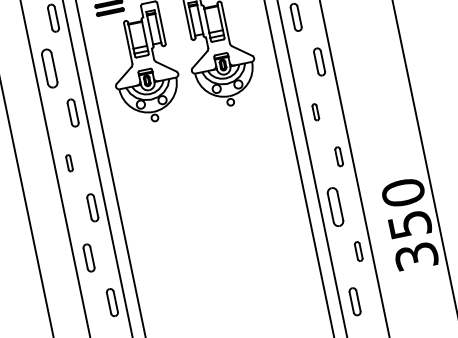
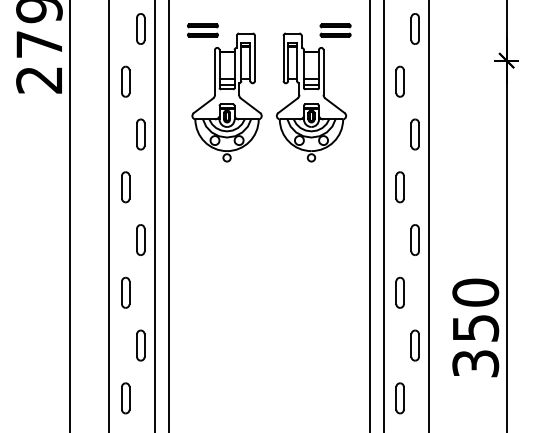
part: (49, 68) -> (125, 81), size x0.71
part: (315, 112) -> (399, 187), size x1.67
part: (338, 156) -> (414, 239), size x1.43
part: (69, 163) -> (125, 187), size x1.67
part: (334, 206) -> (399, 292), size x0.71
part: (358, 251) -> (414, 345), size x1.43

